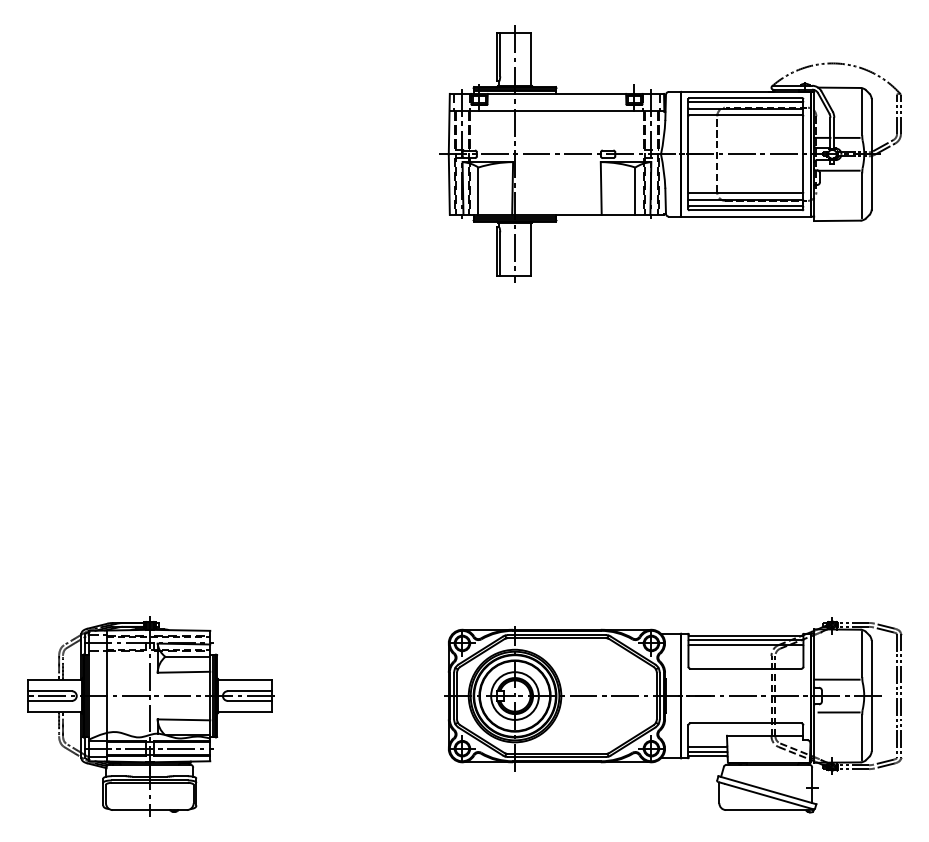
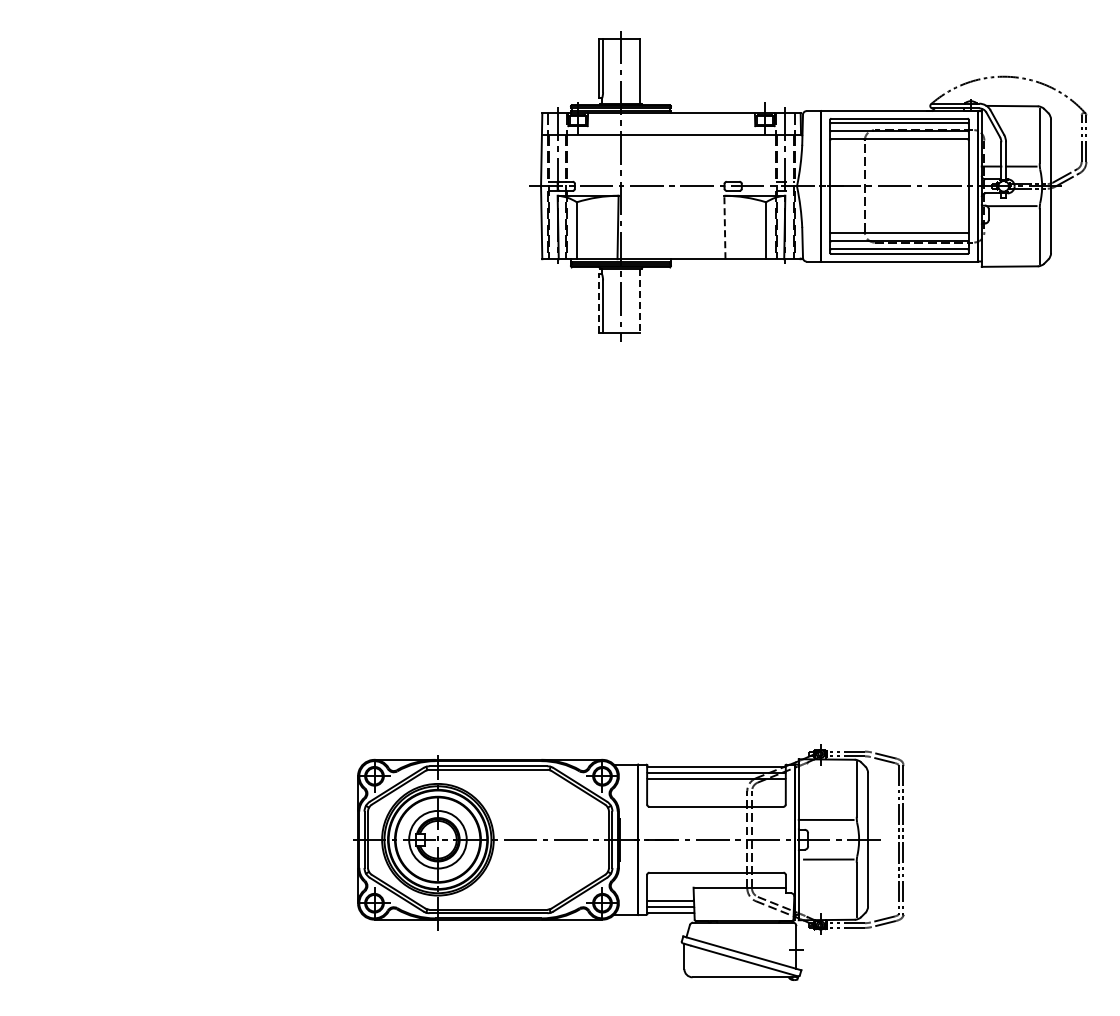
line: (600, 188) -> (724, 227), solid -> dashed
line: (530, 249) -> (639, 301), solid -> dashed
line: (496, 251) -> (598, 303), solid -> dashed
part: (673, 714) -> (628, 862), moved
part: (150, 715) -> (181, 863), removed

